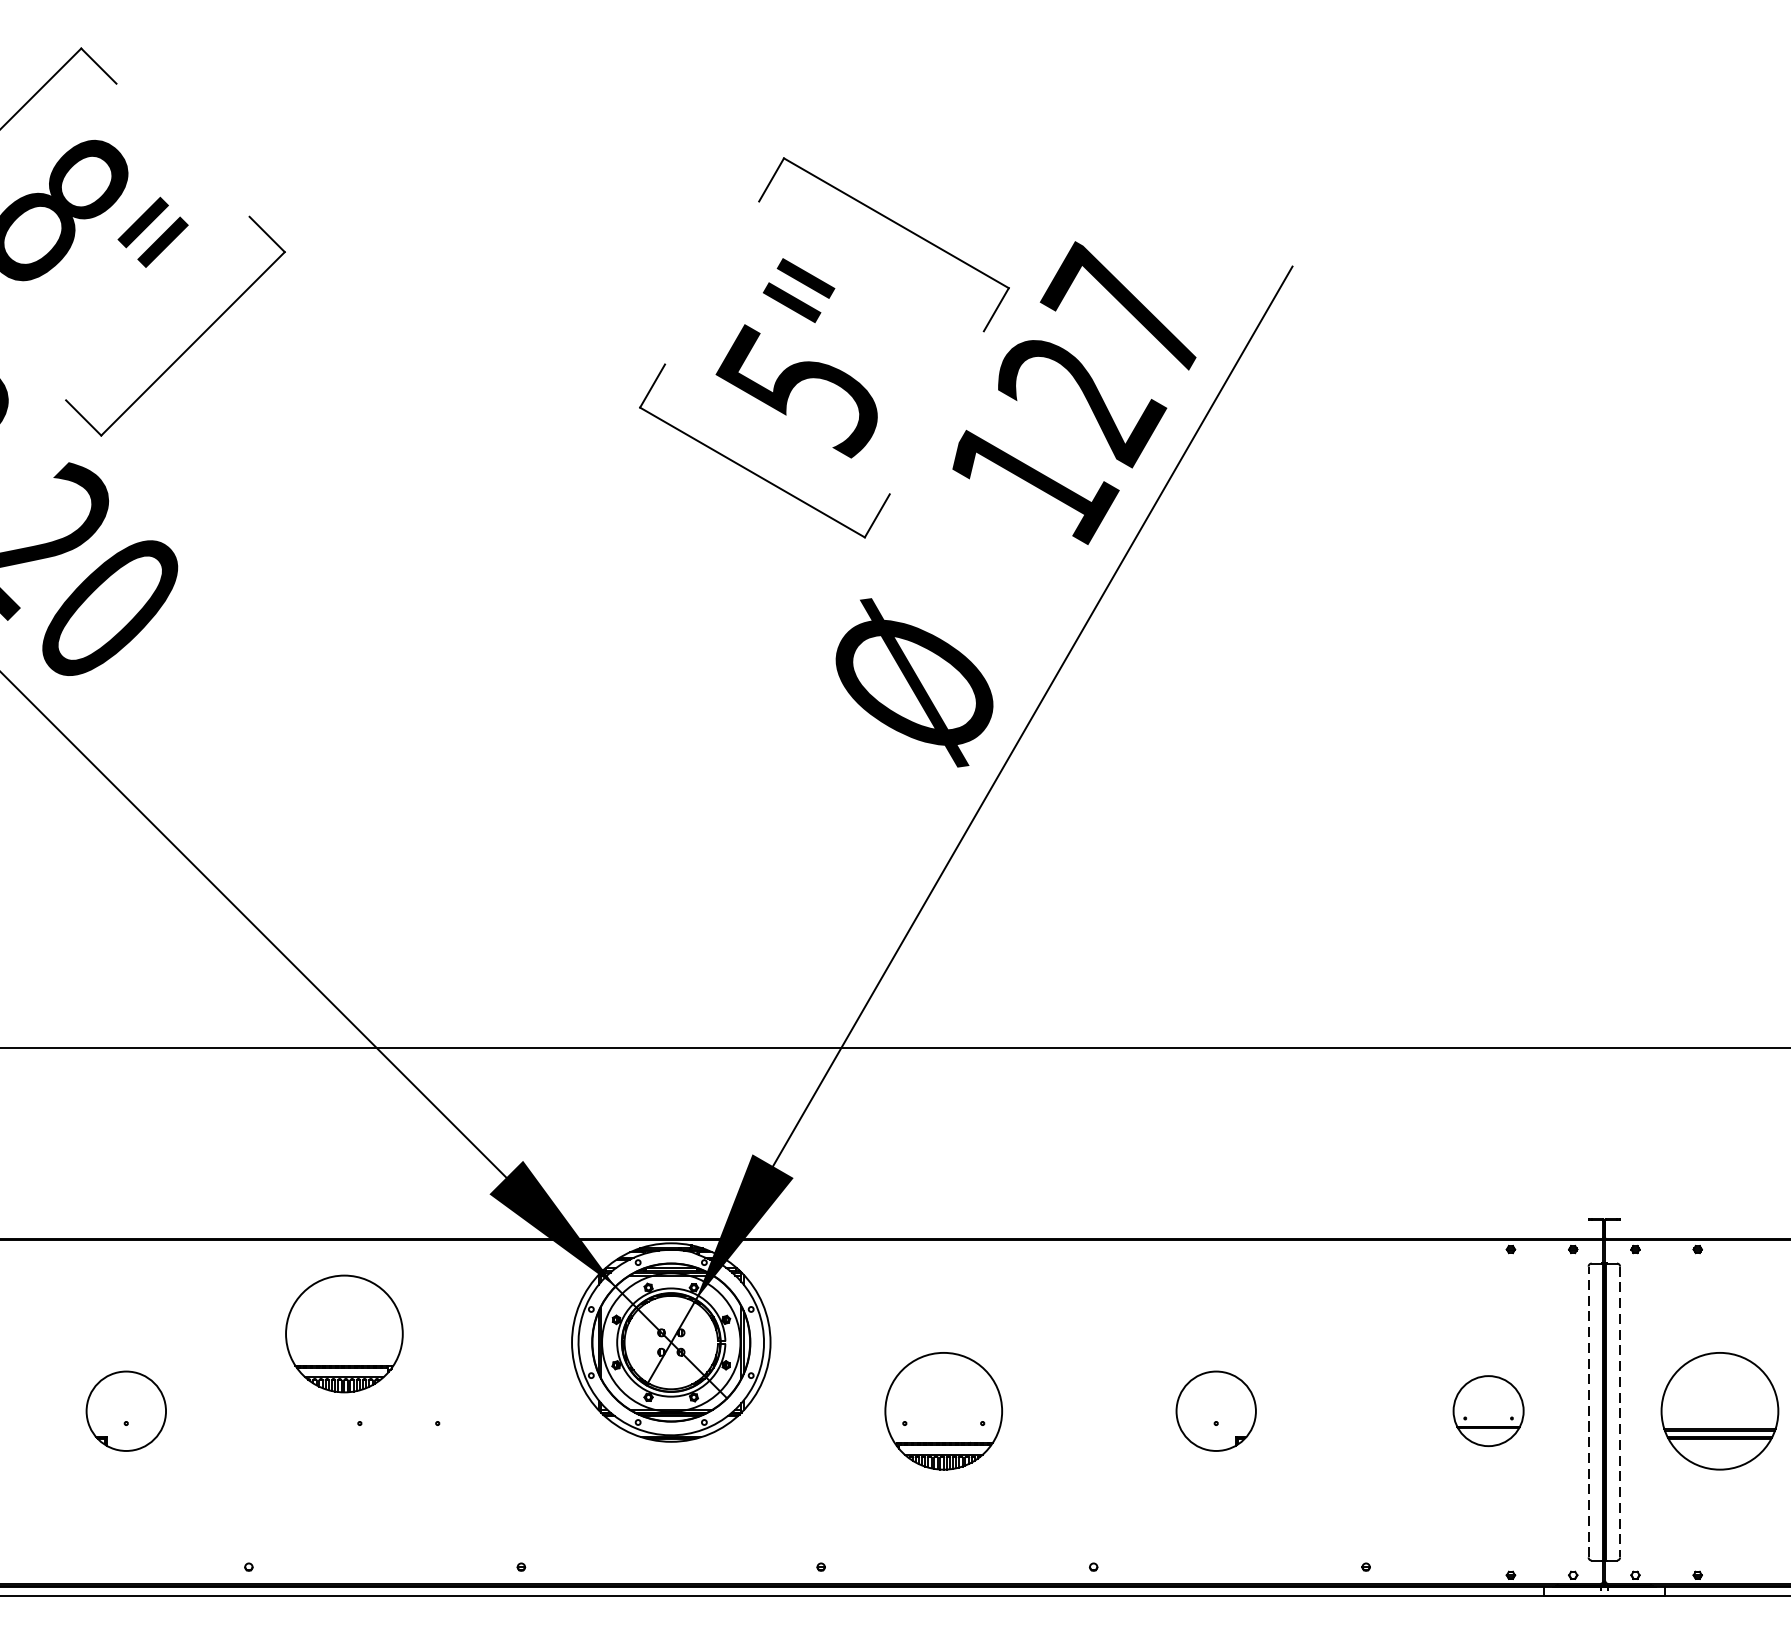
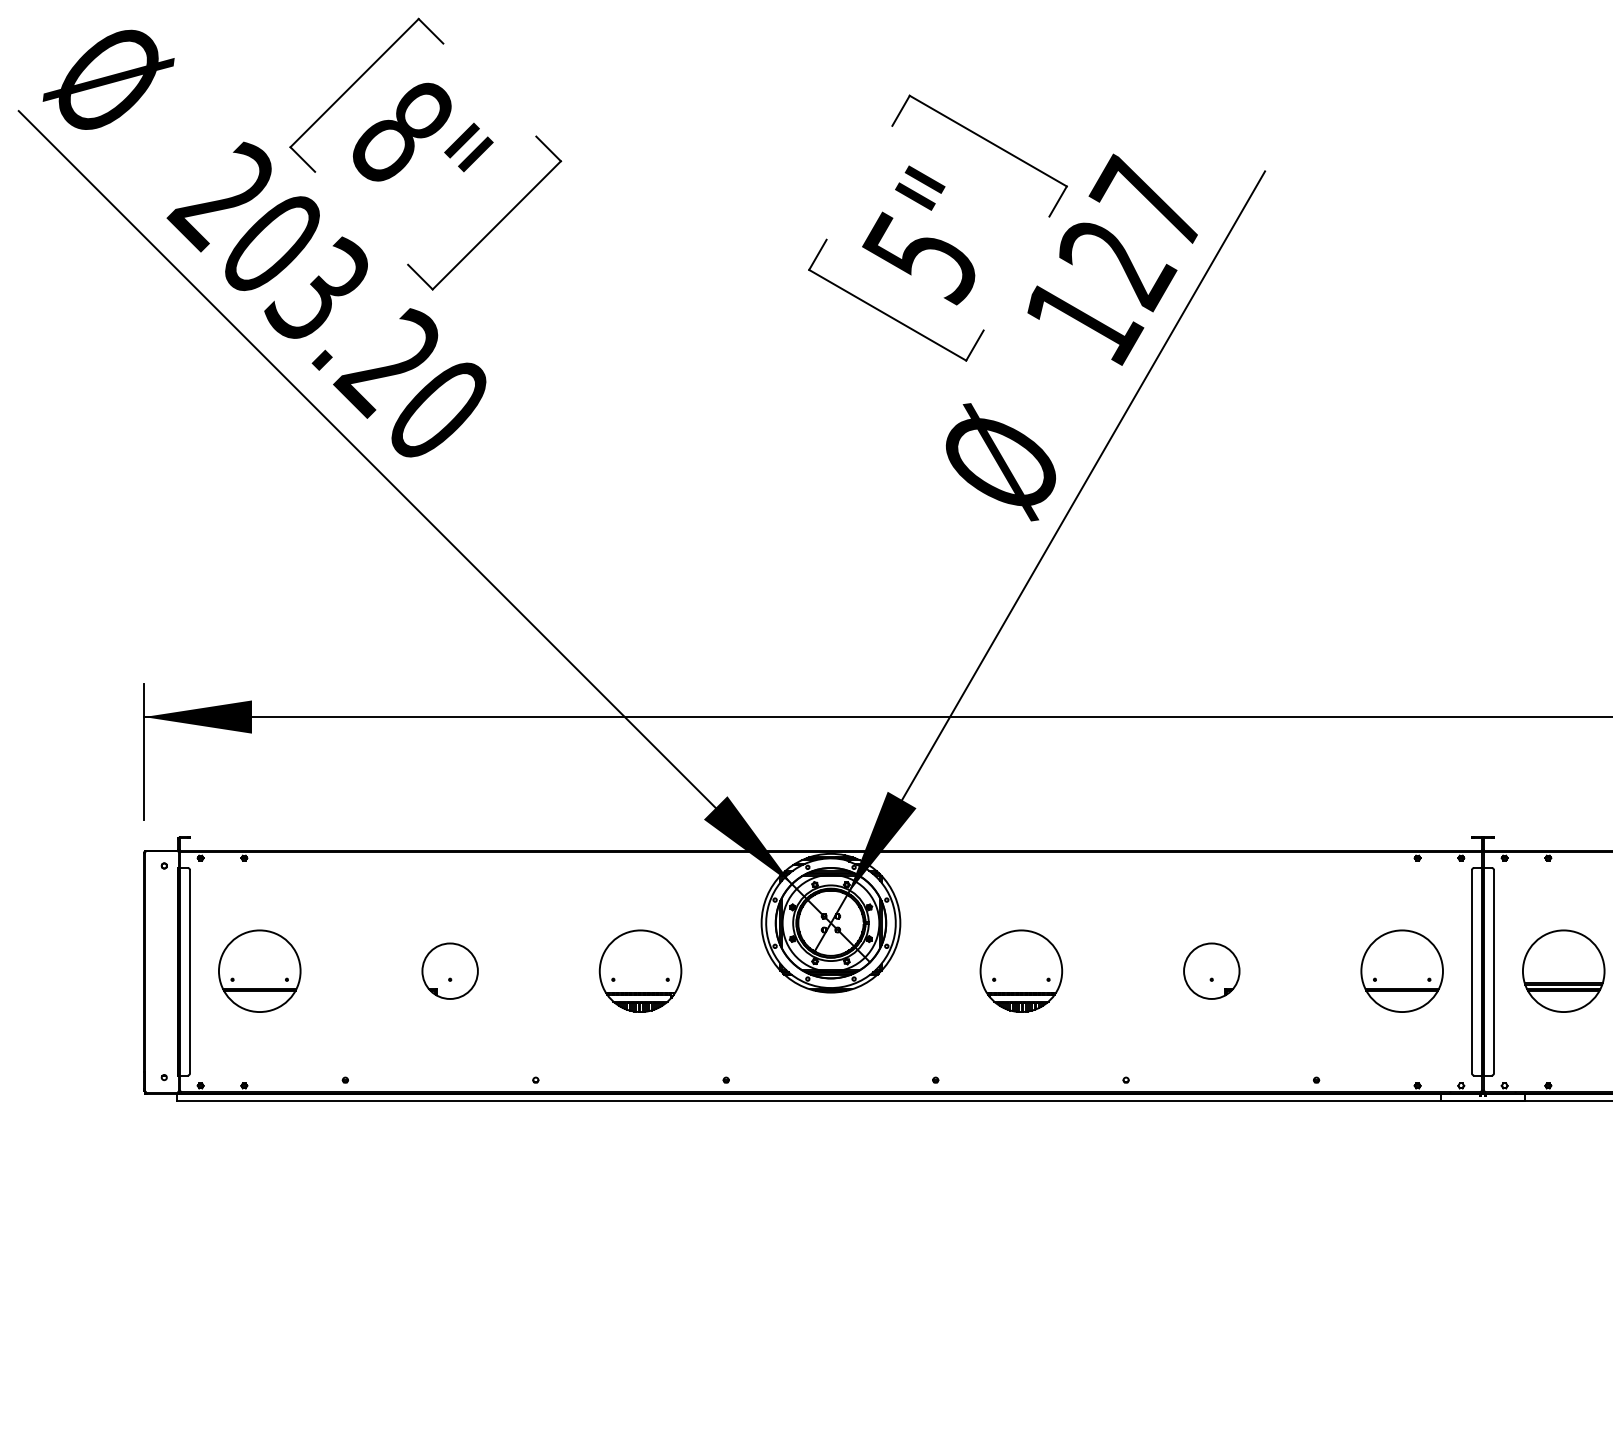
part: (344, 1332) -> (640, 970), moved
part: (1487, 1410) -> (1401, 970), size x1.67
line: (1587, 1411) -> (1471, 971), dashed -> solid
line: (1619, 1411) -> (1493, 971), dashed -> solid

